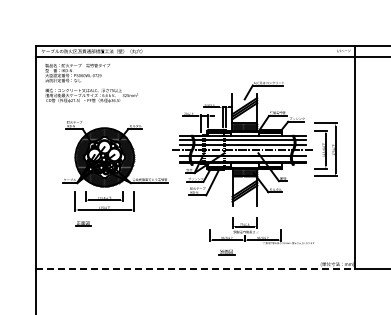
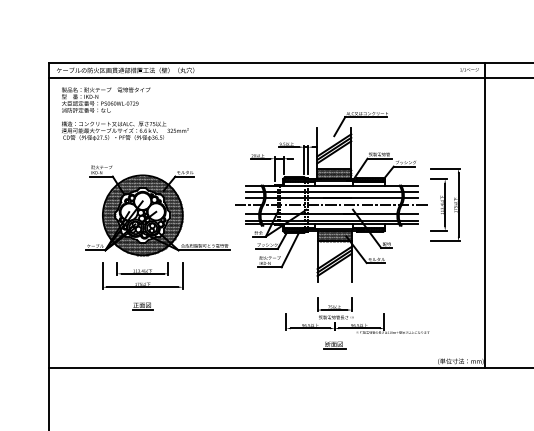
part: (83, 223) -> (142, 305), moved
part: (226, 252) -> (333, 345), moved
line: (195, 269) -> (267, 368), dashed -> solid

